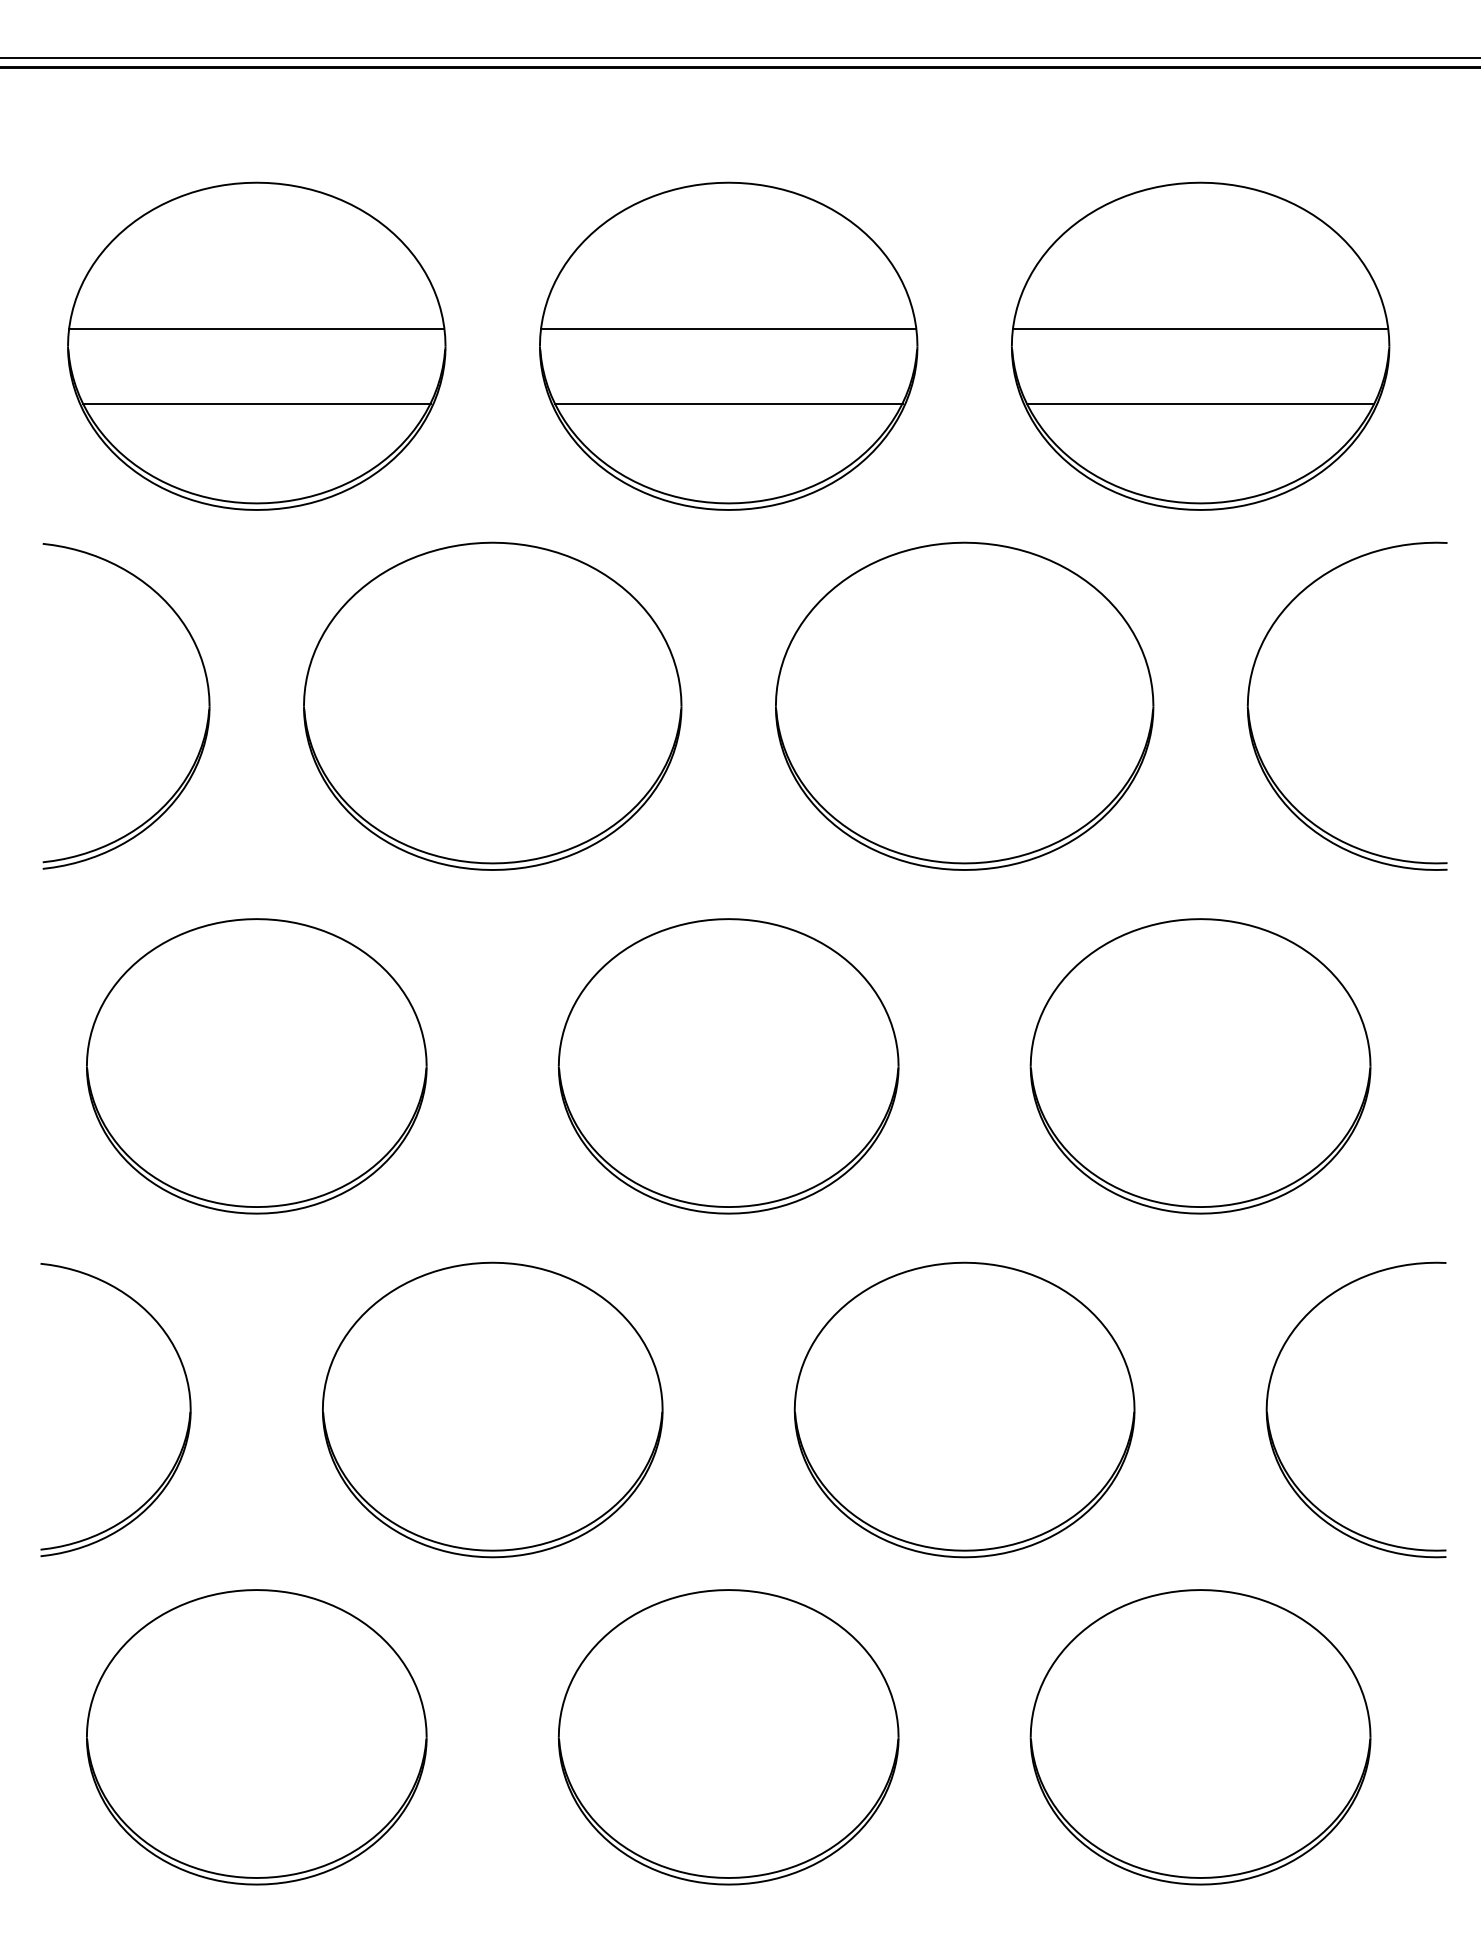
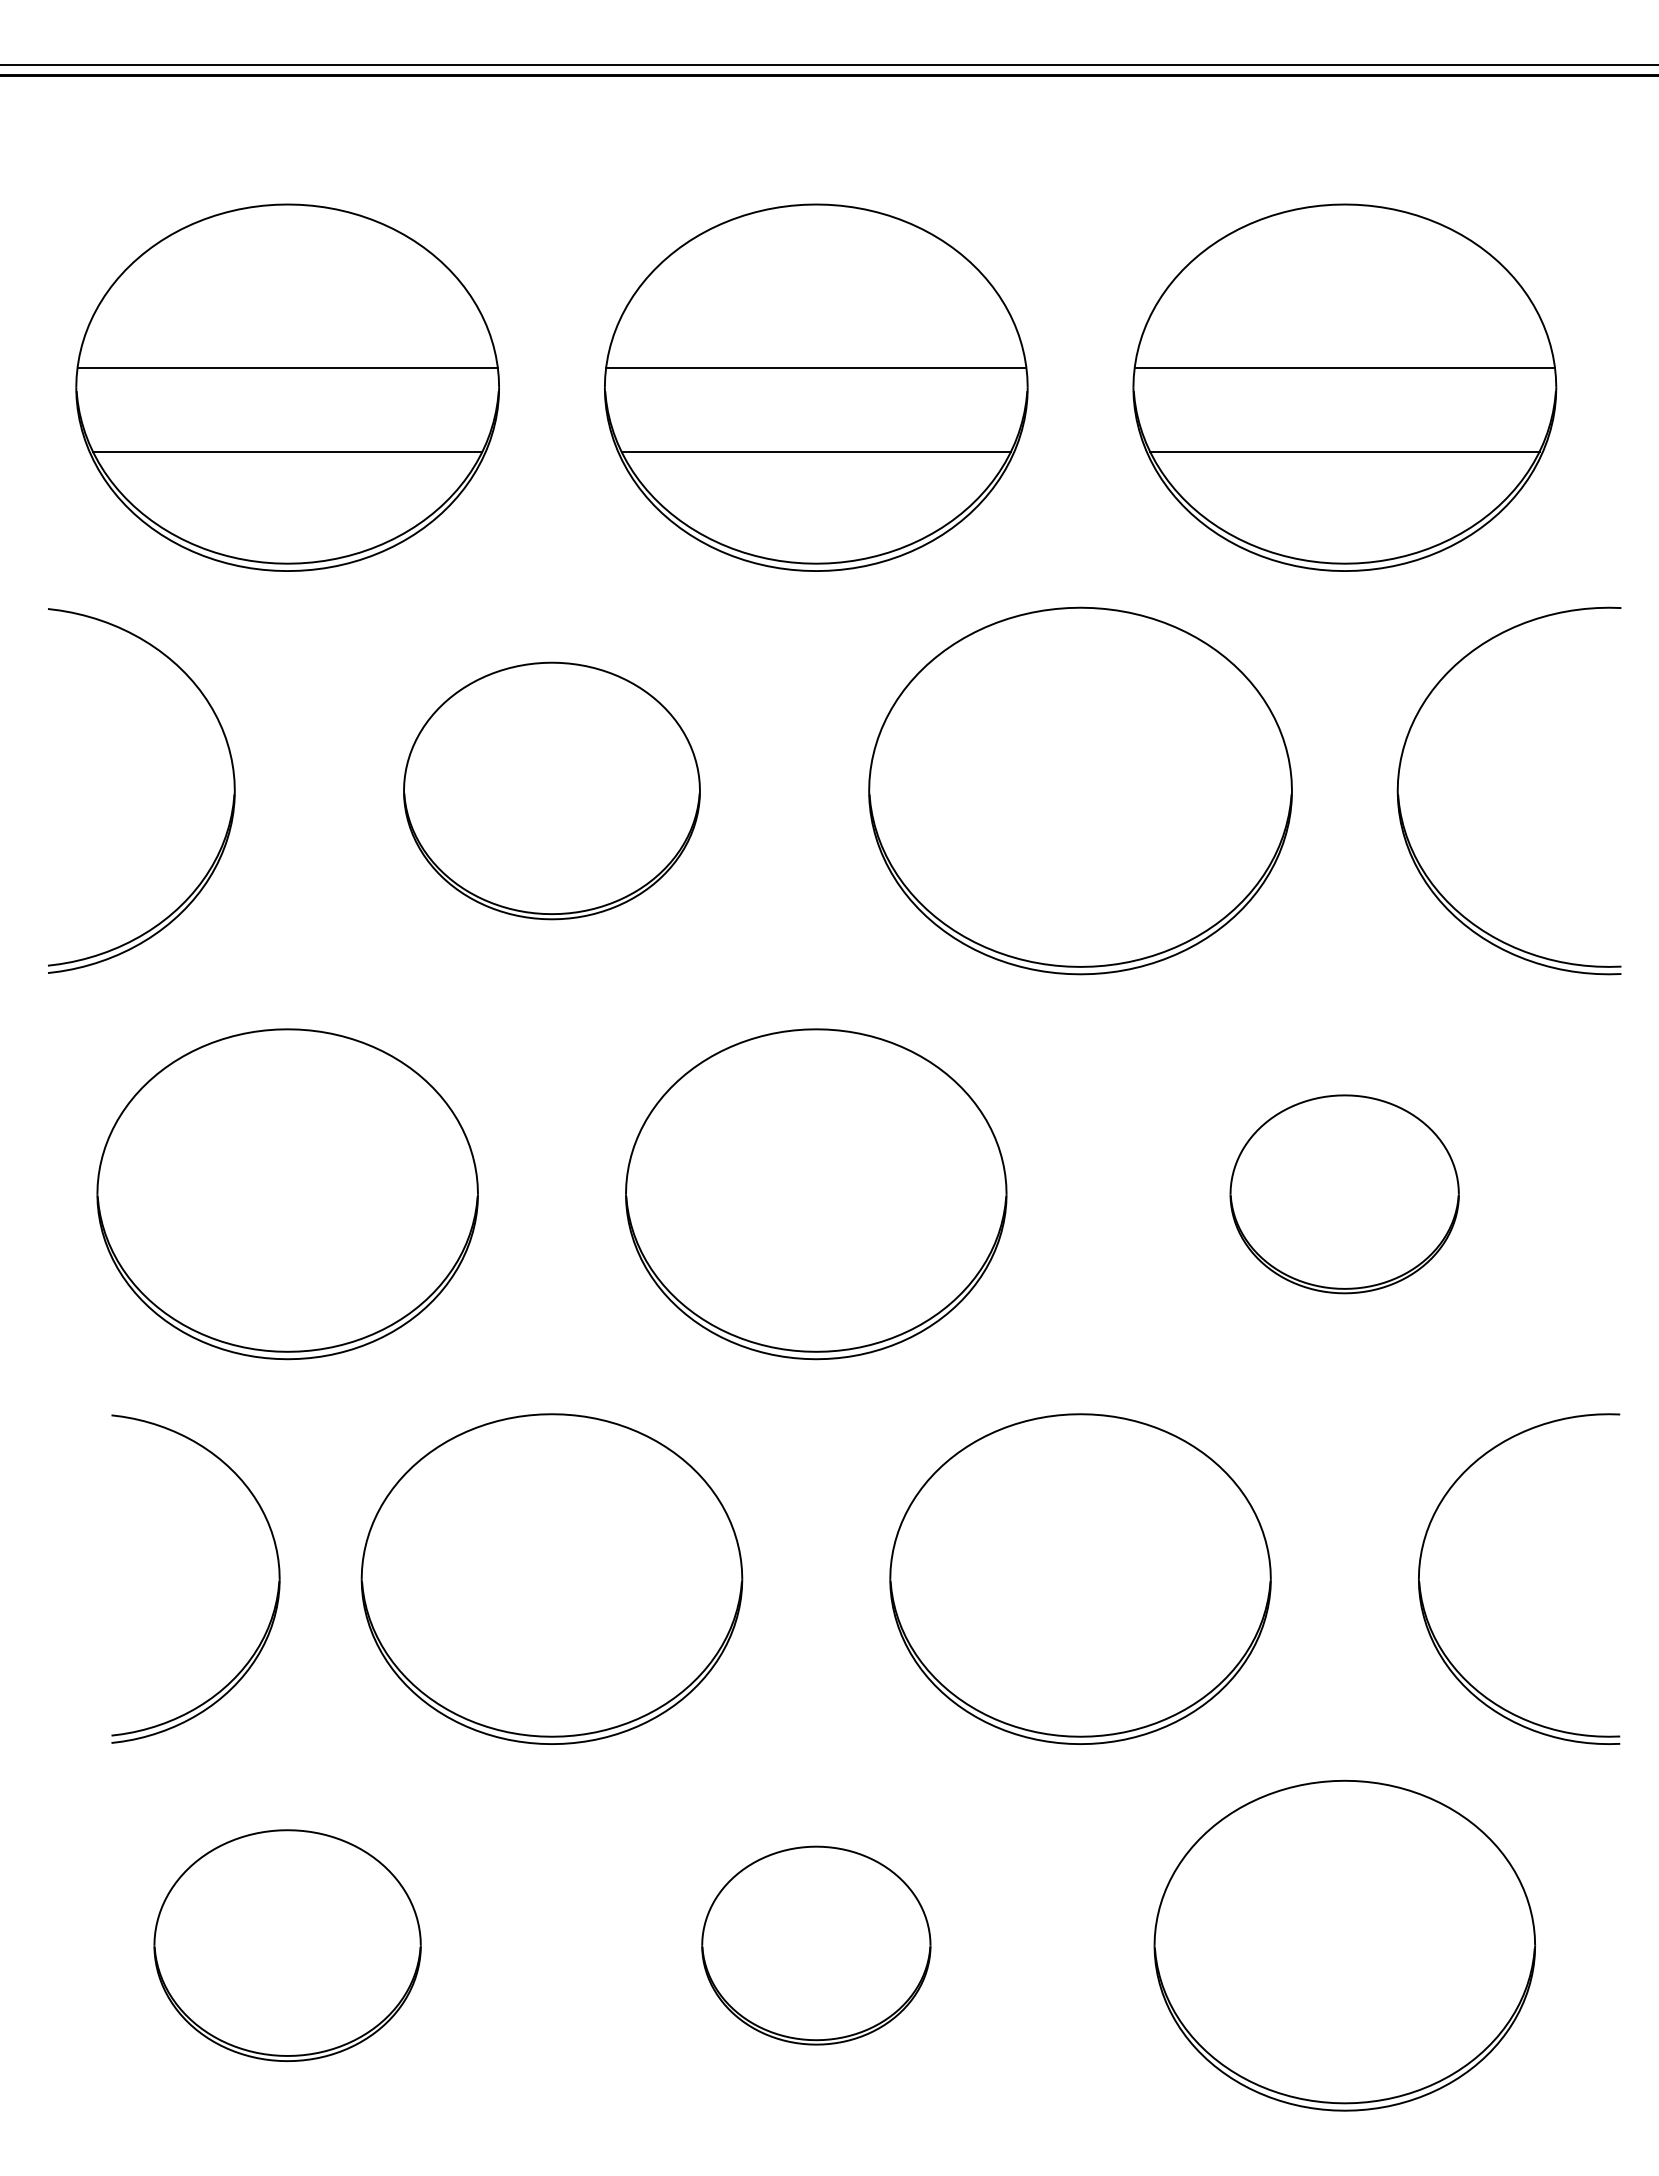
part: (492, 705) -> (551, 790), size x0.7
part: (1200, 1066) -> (1344, 1194), size x0.6
part: (188, 1417) -> (277, 1587), moved
part: (256, 1737) -> (287, 1945), size x0.7
part: (728, 1737) -> (816, 1945), size x0.6

